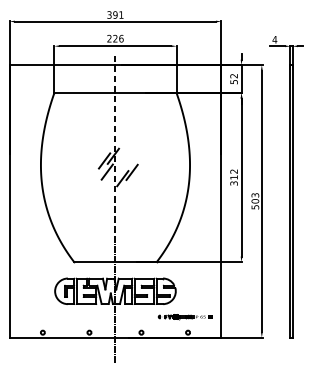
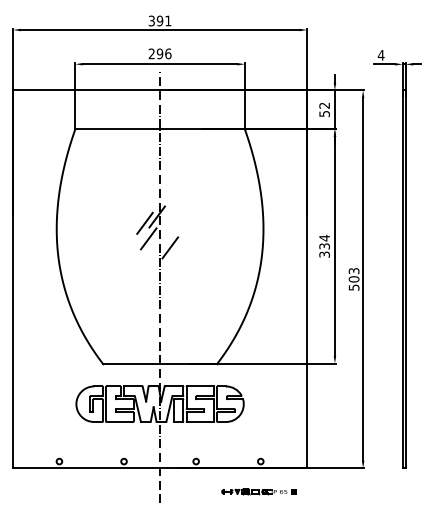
text: (115, 38) -> (159, 53), 226 -> 296
line: (131, 171) -> (182, 238), removed
text: (234, 174) -> (324, 241), 312 -> 334
part: (184, 316) -> (258, 491), moved

